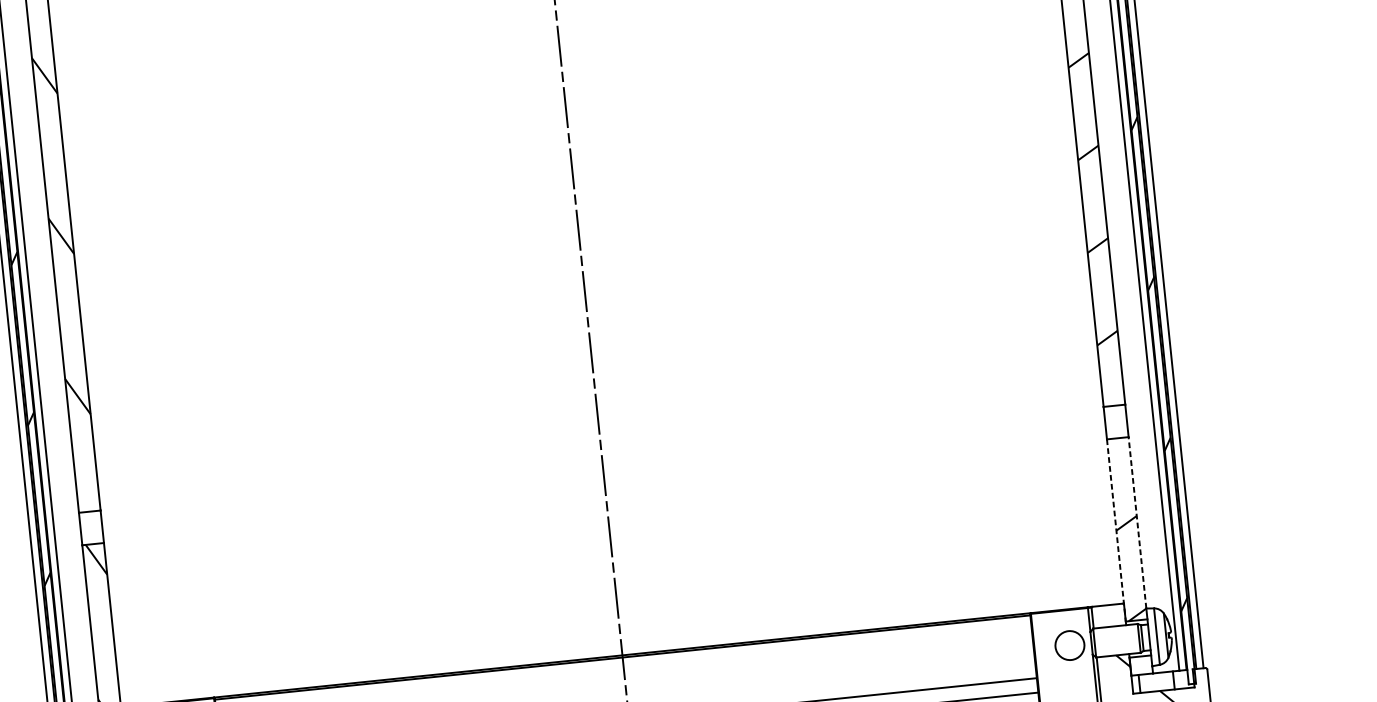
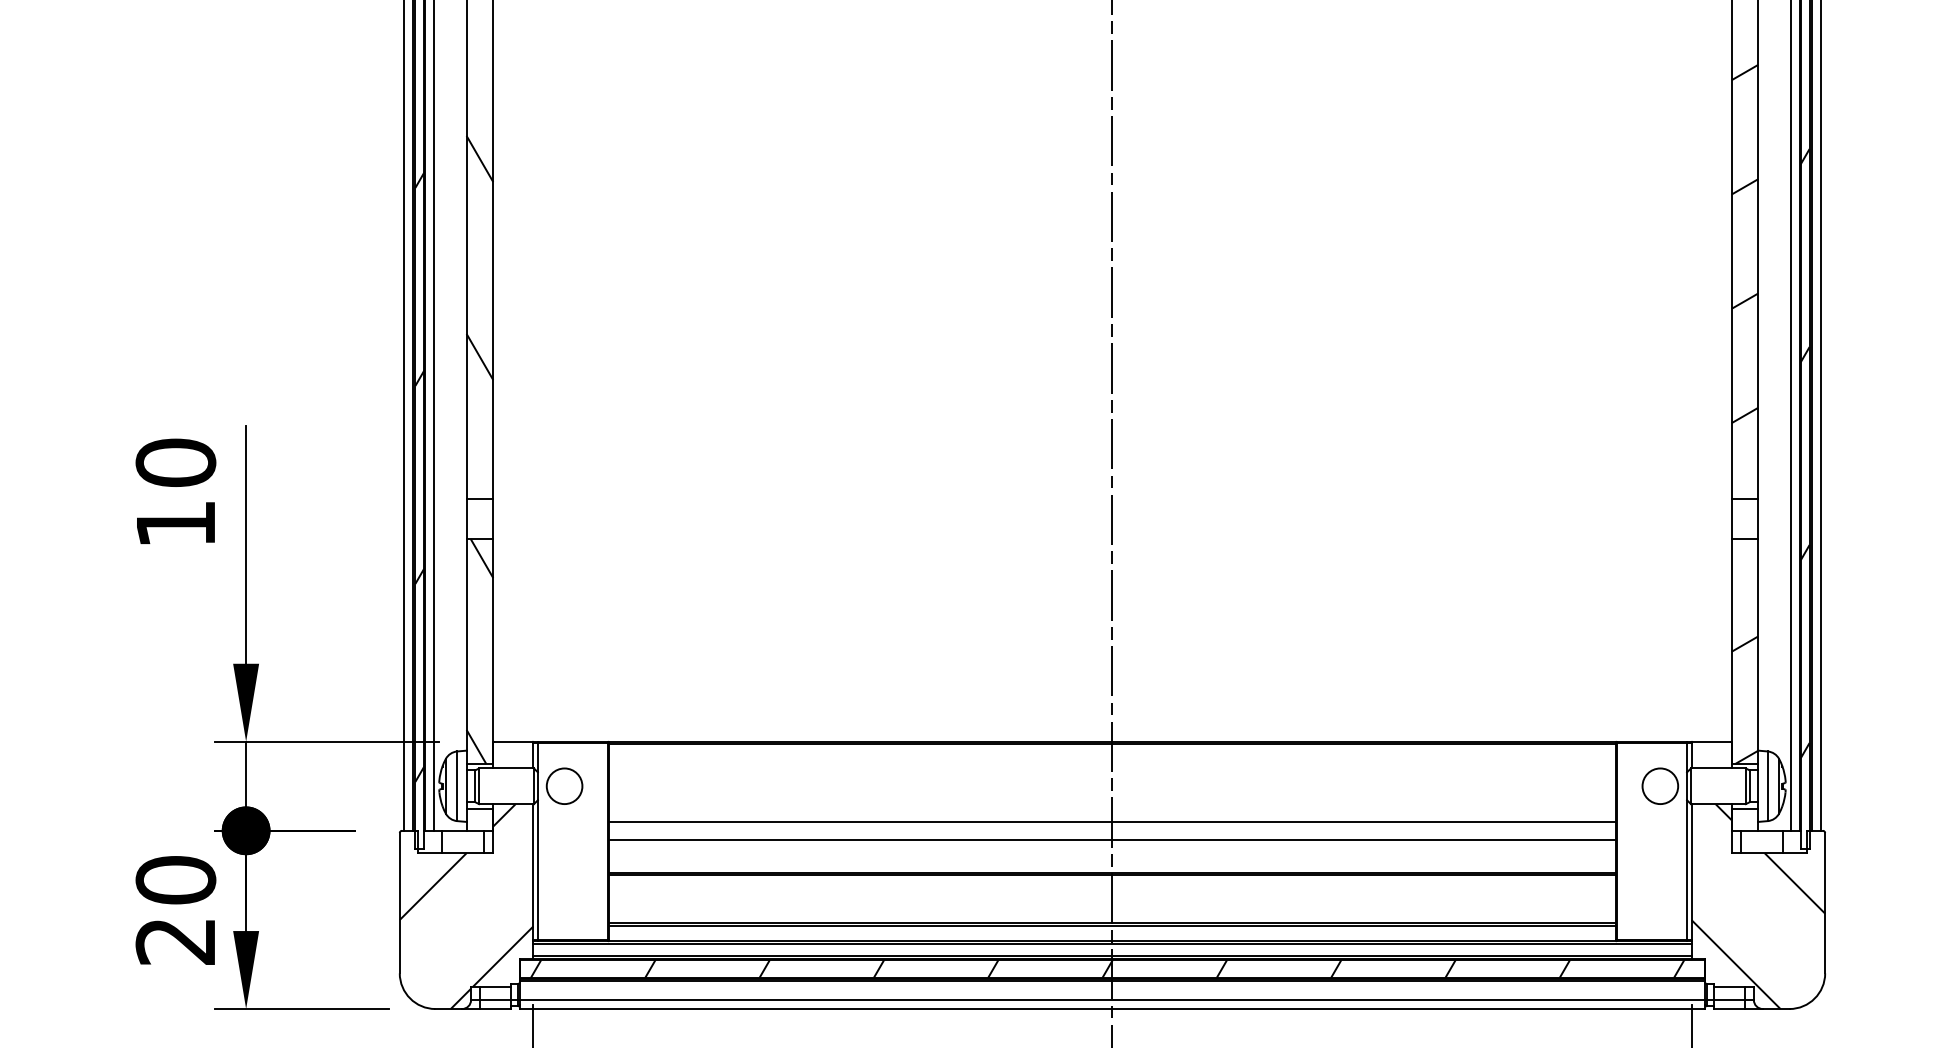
line: (1137, 522) -> (1758, 644), dashed -> solid
line: (1116, 531) -> (1731, 652), dashed -> solid

